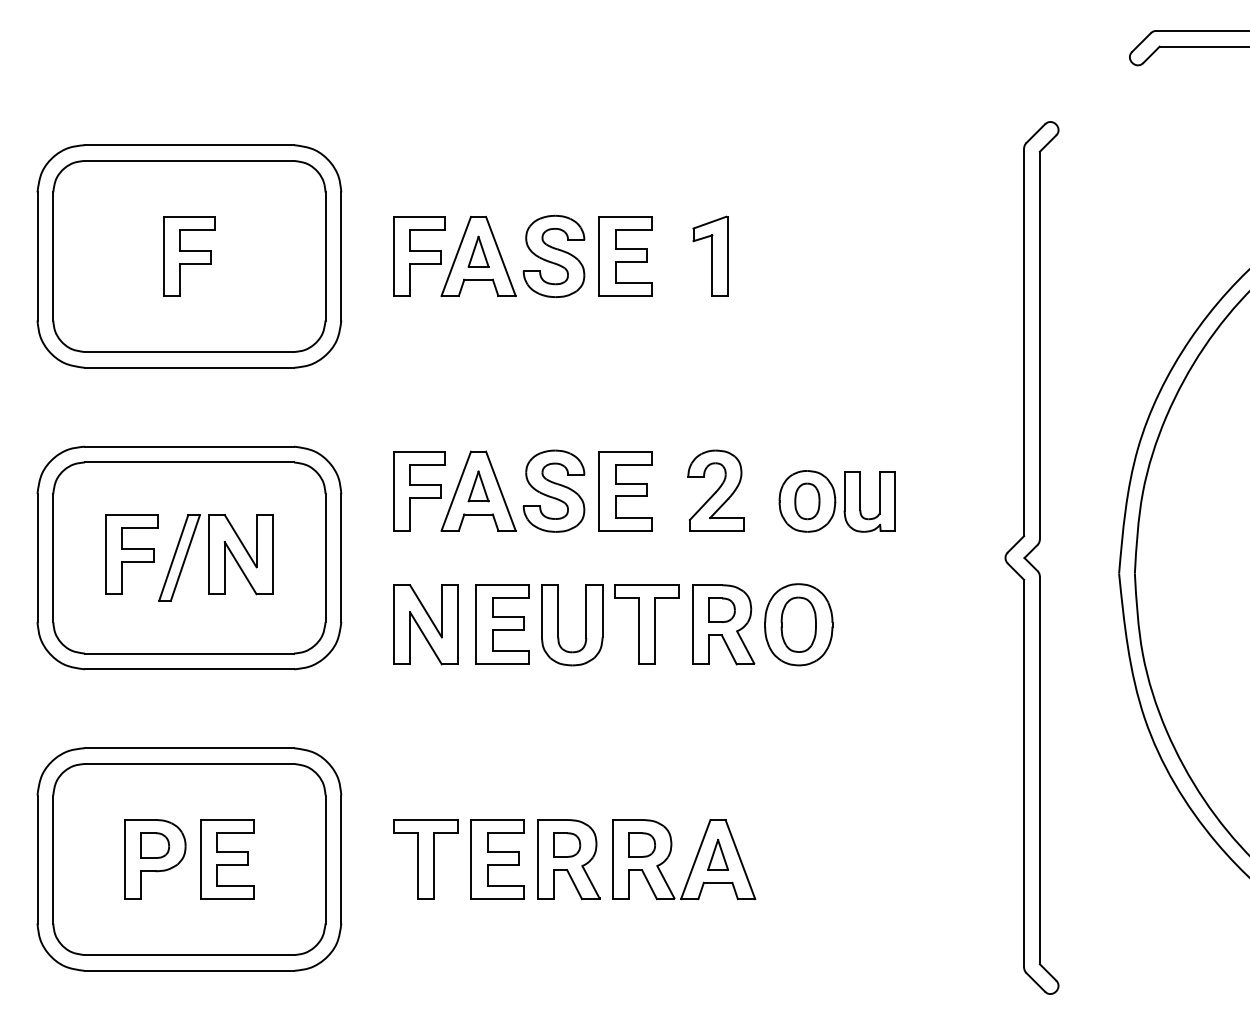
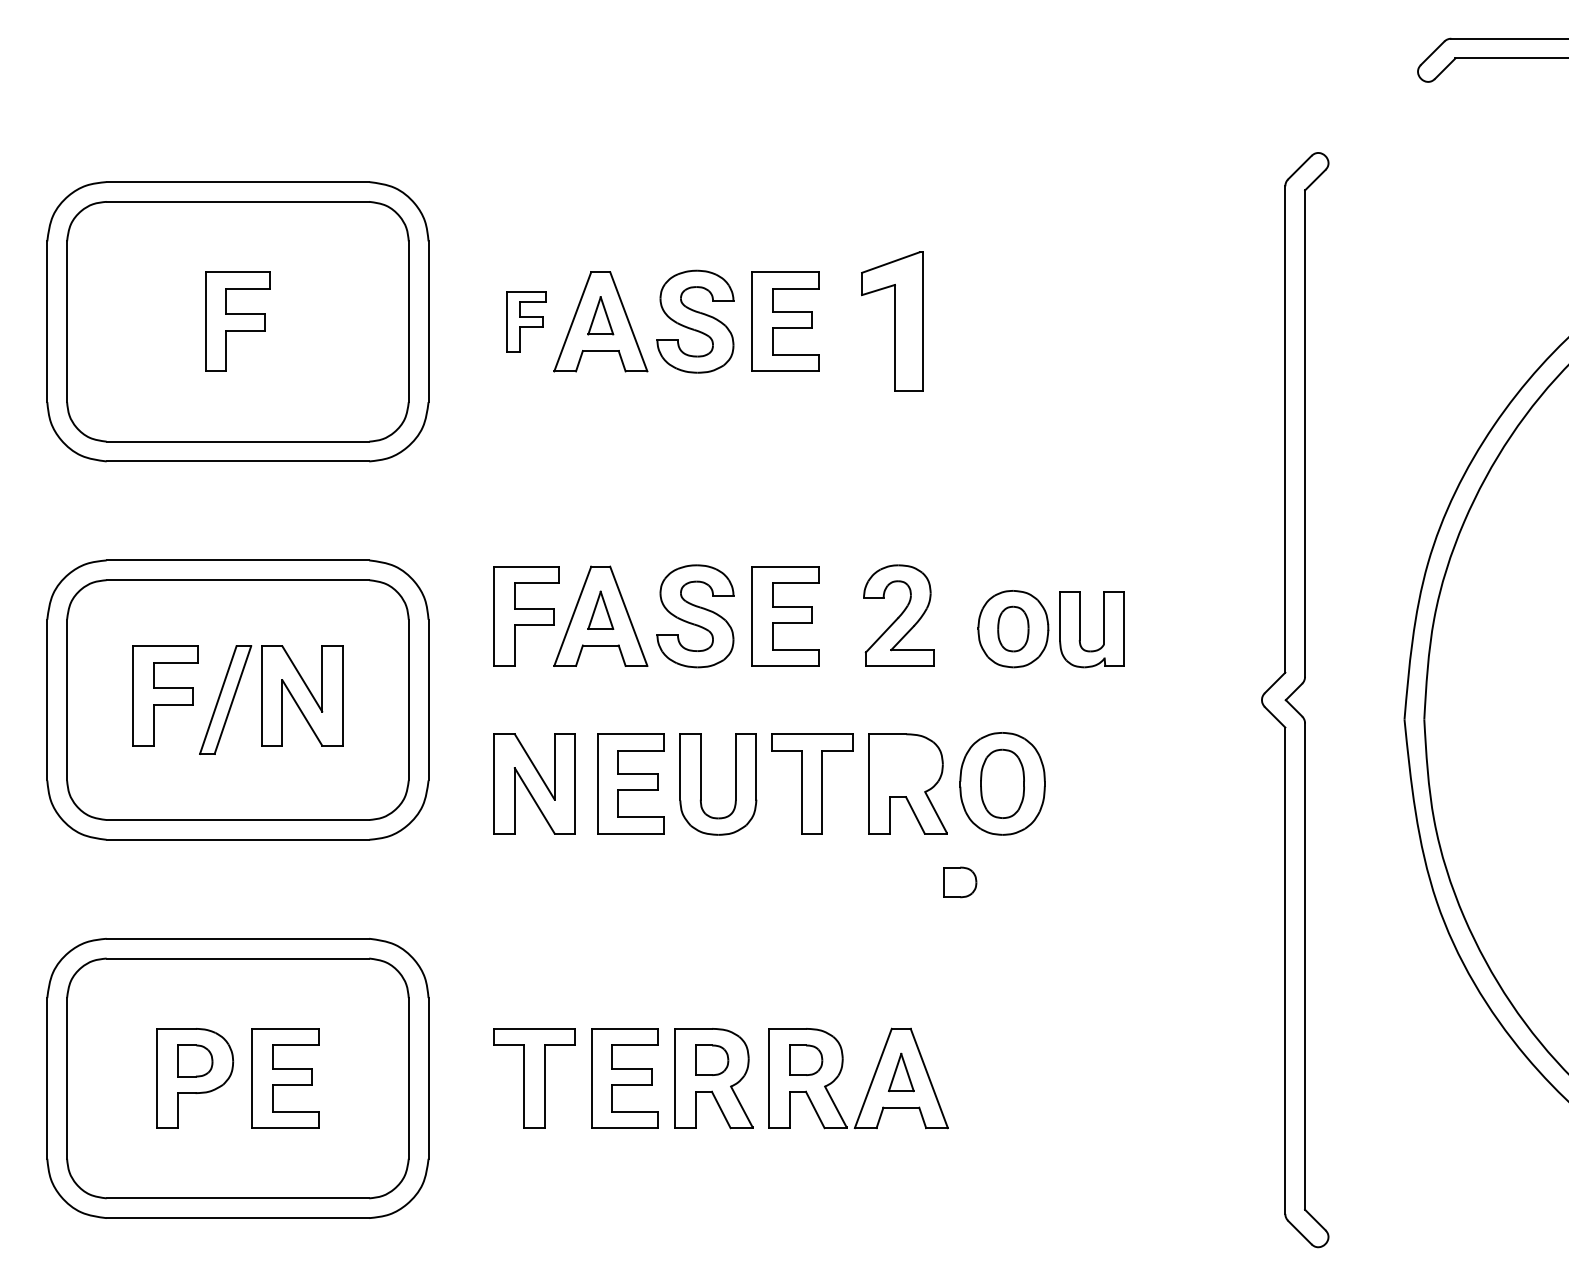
part: (710, 255) -> (891, 320), size x1.4
part: (419, 256) -> (526, 321), size x0.6
part: (721, 609) -> (959, 881), moved

